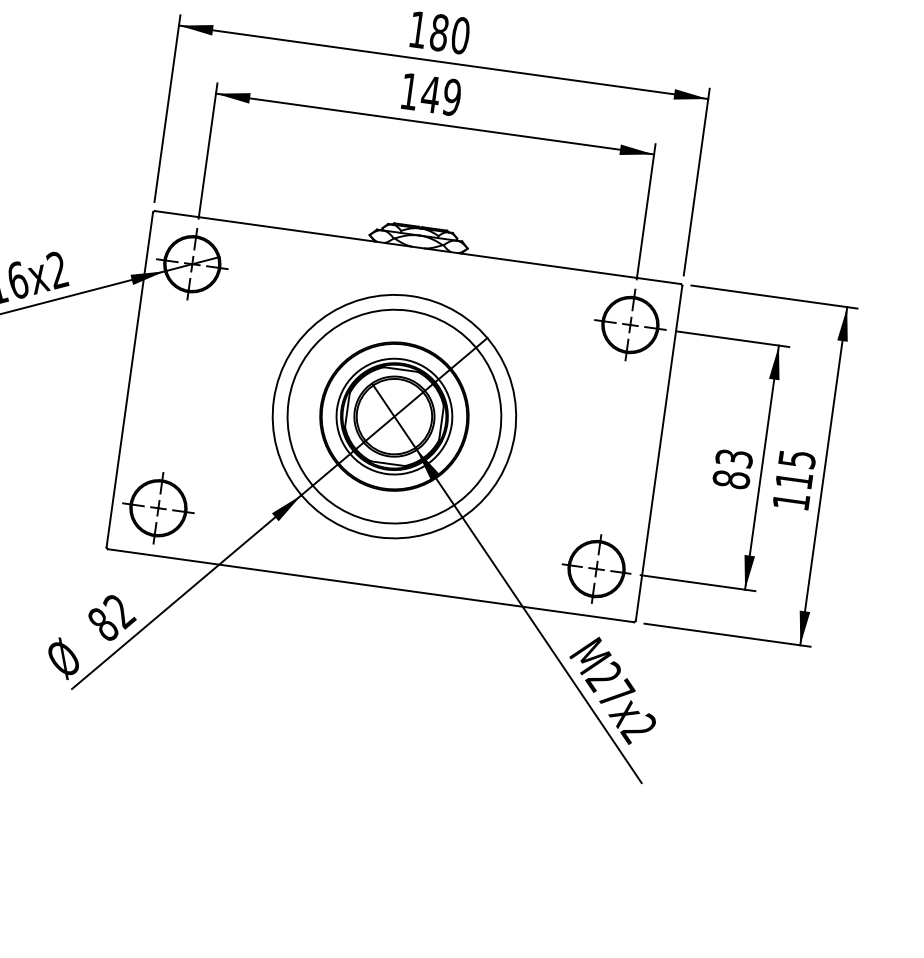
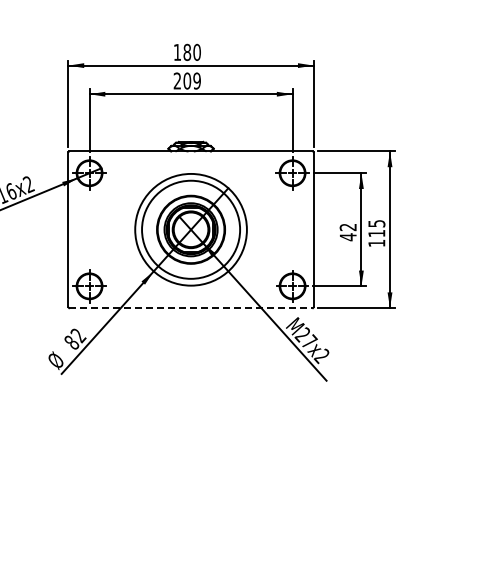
text: (420, 91) -> (182, 80), 149 -> 209
text: (731, 469) -> (347, 232), 83 -> 42
line: (371, 586) -> (191, 308), solid -> dashed

